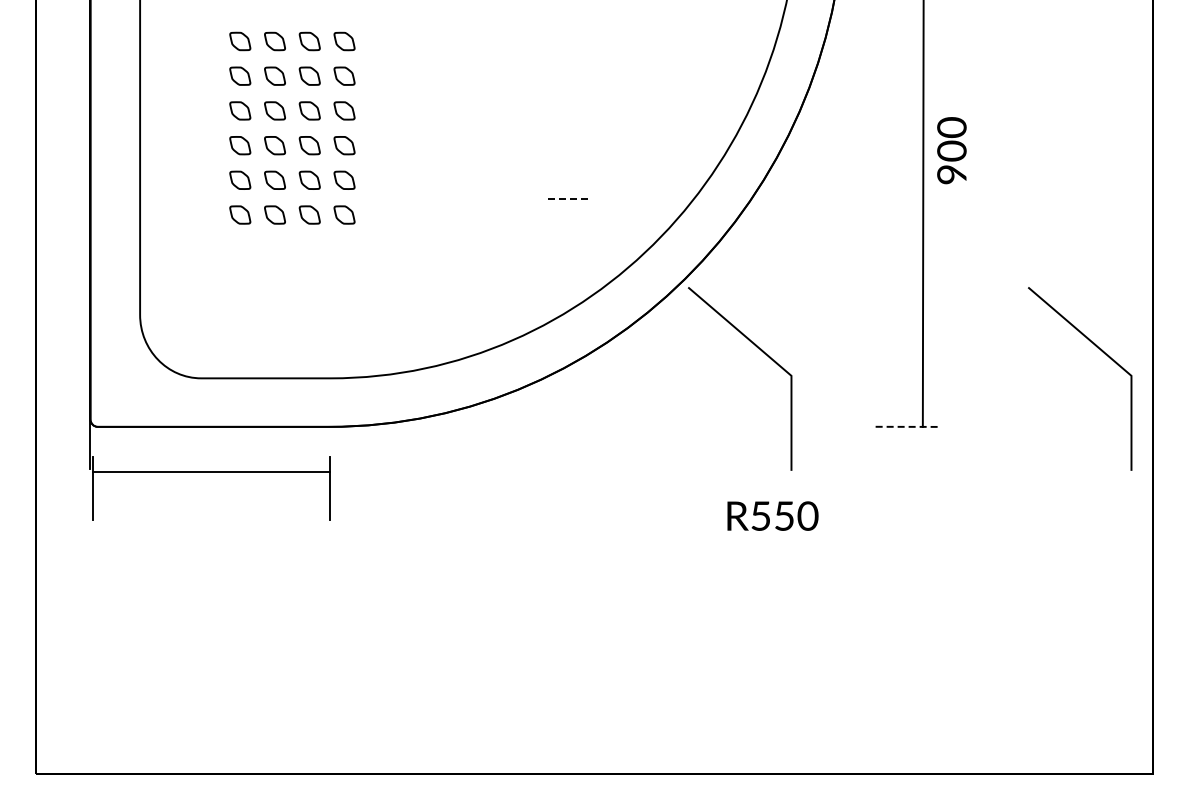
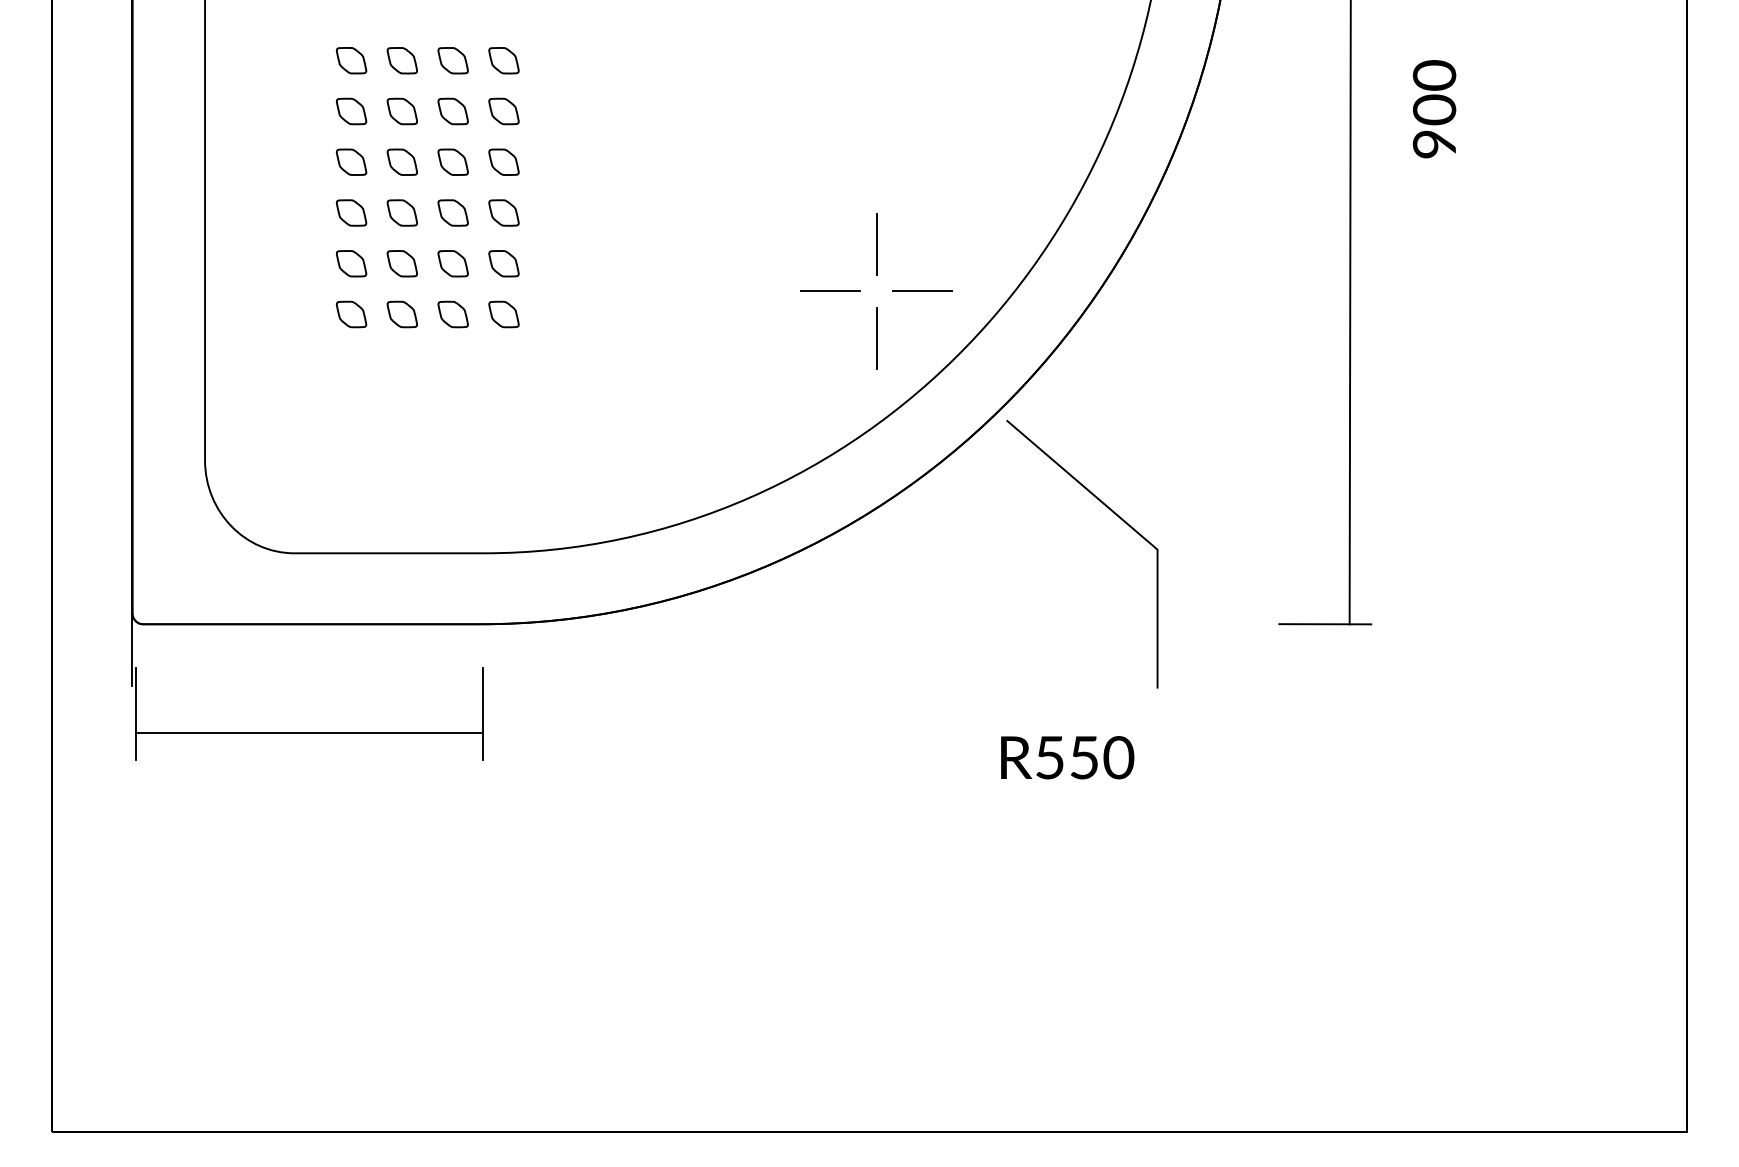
text: (951, 150) -> (1433, 108), moved
line: (599, 167) -> (876, 244), added
line: (567, 198) -> (830, 290), dashed -> solid
line: (630, 198) -> (922, 290), added
line: (599, 231) -> (876, 338), added
line: (1103, 353) -> (1613, 516), removed
line: (905, 426) -> (1324, 623), dashed -> solid
line: (211, 472) -> (309, 733), moved
text: (772, 515) -> (1066, 756), moved

